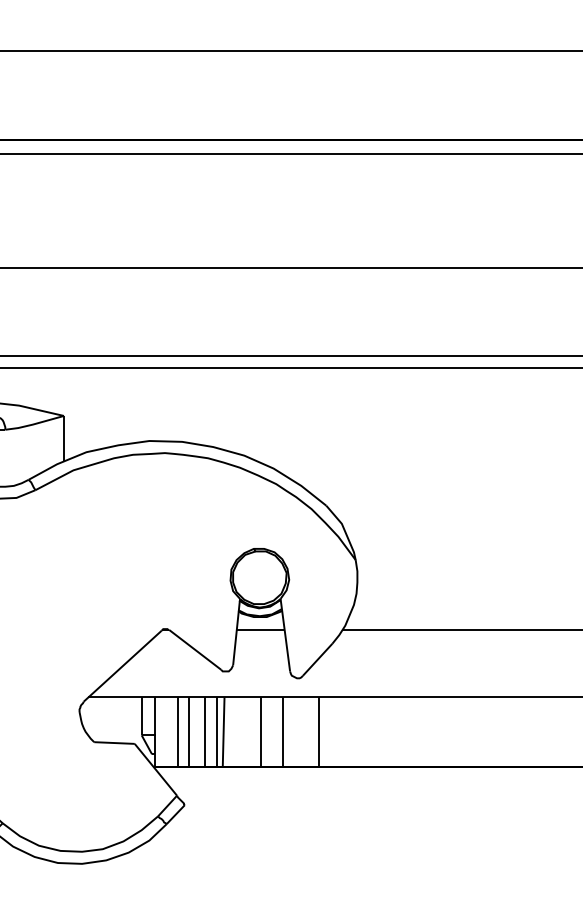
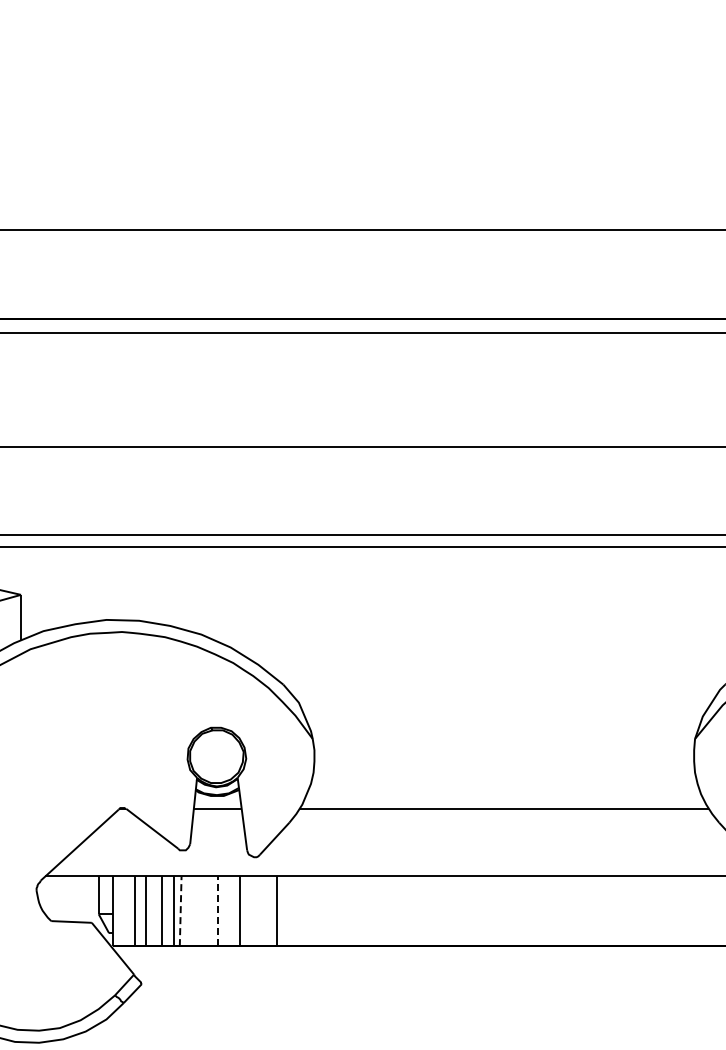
line: (223, 732) -> (180, 911), solid -> dashed
line: (260, 732) -> (217, 911), solid -> dashed

